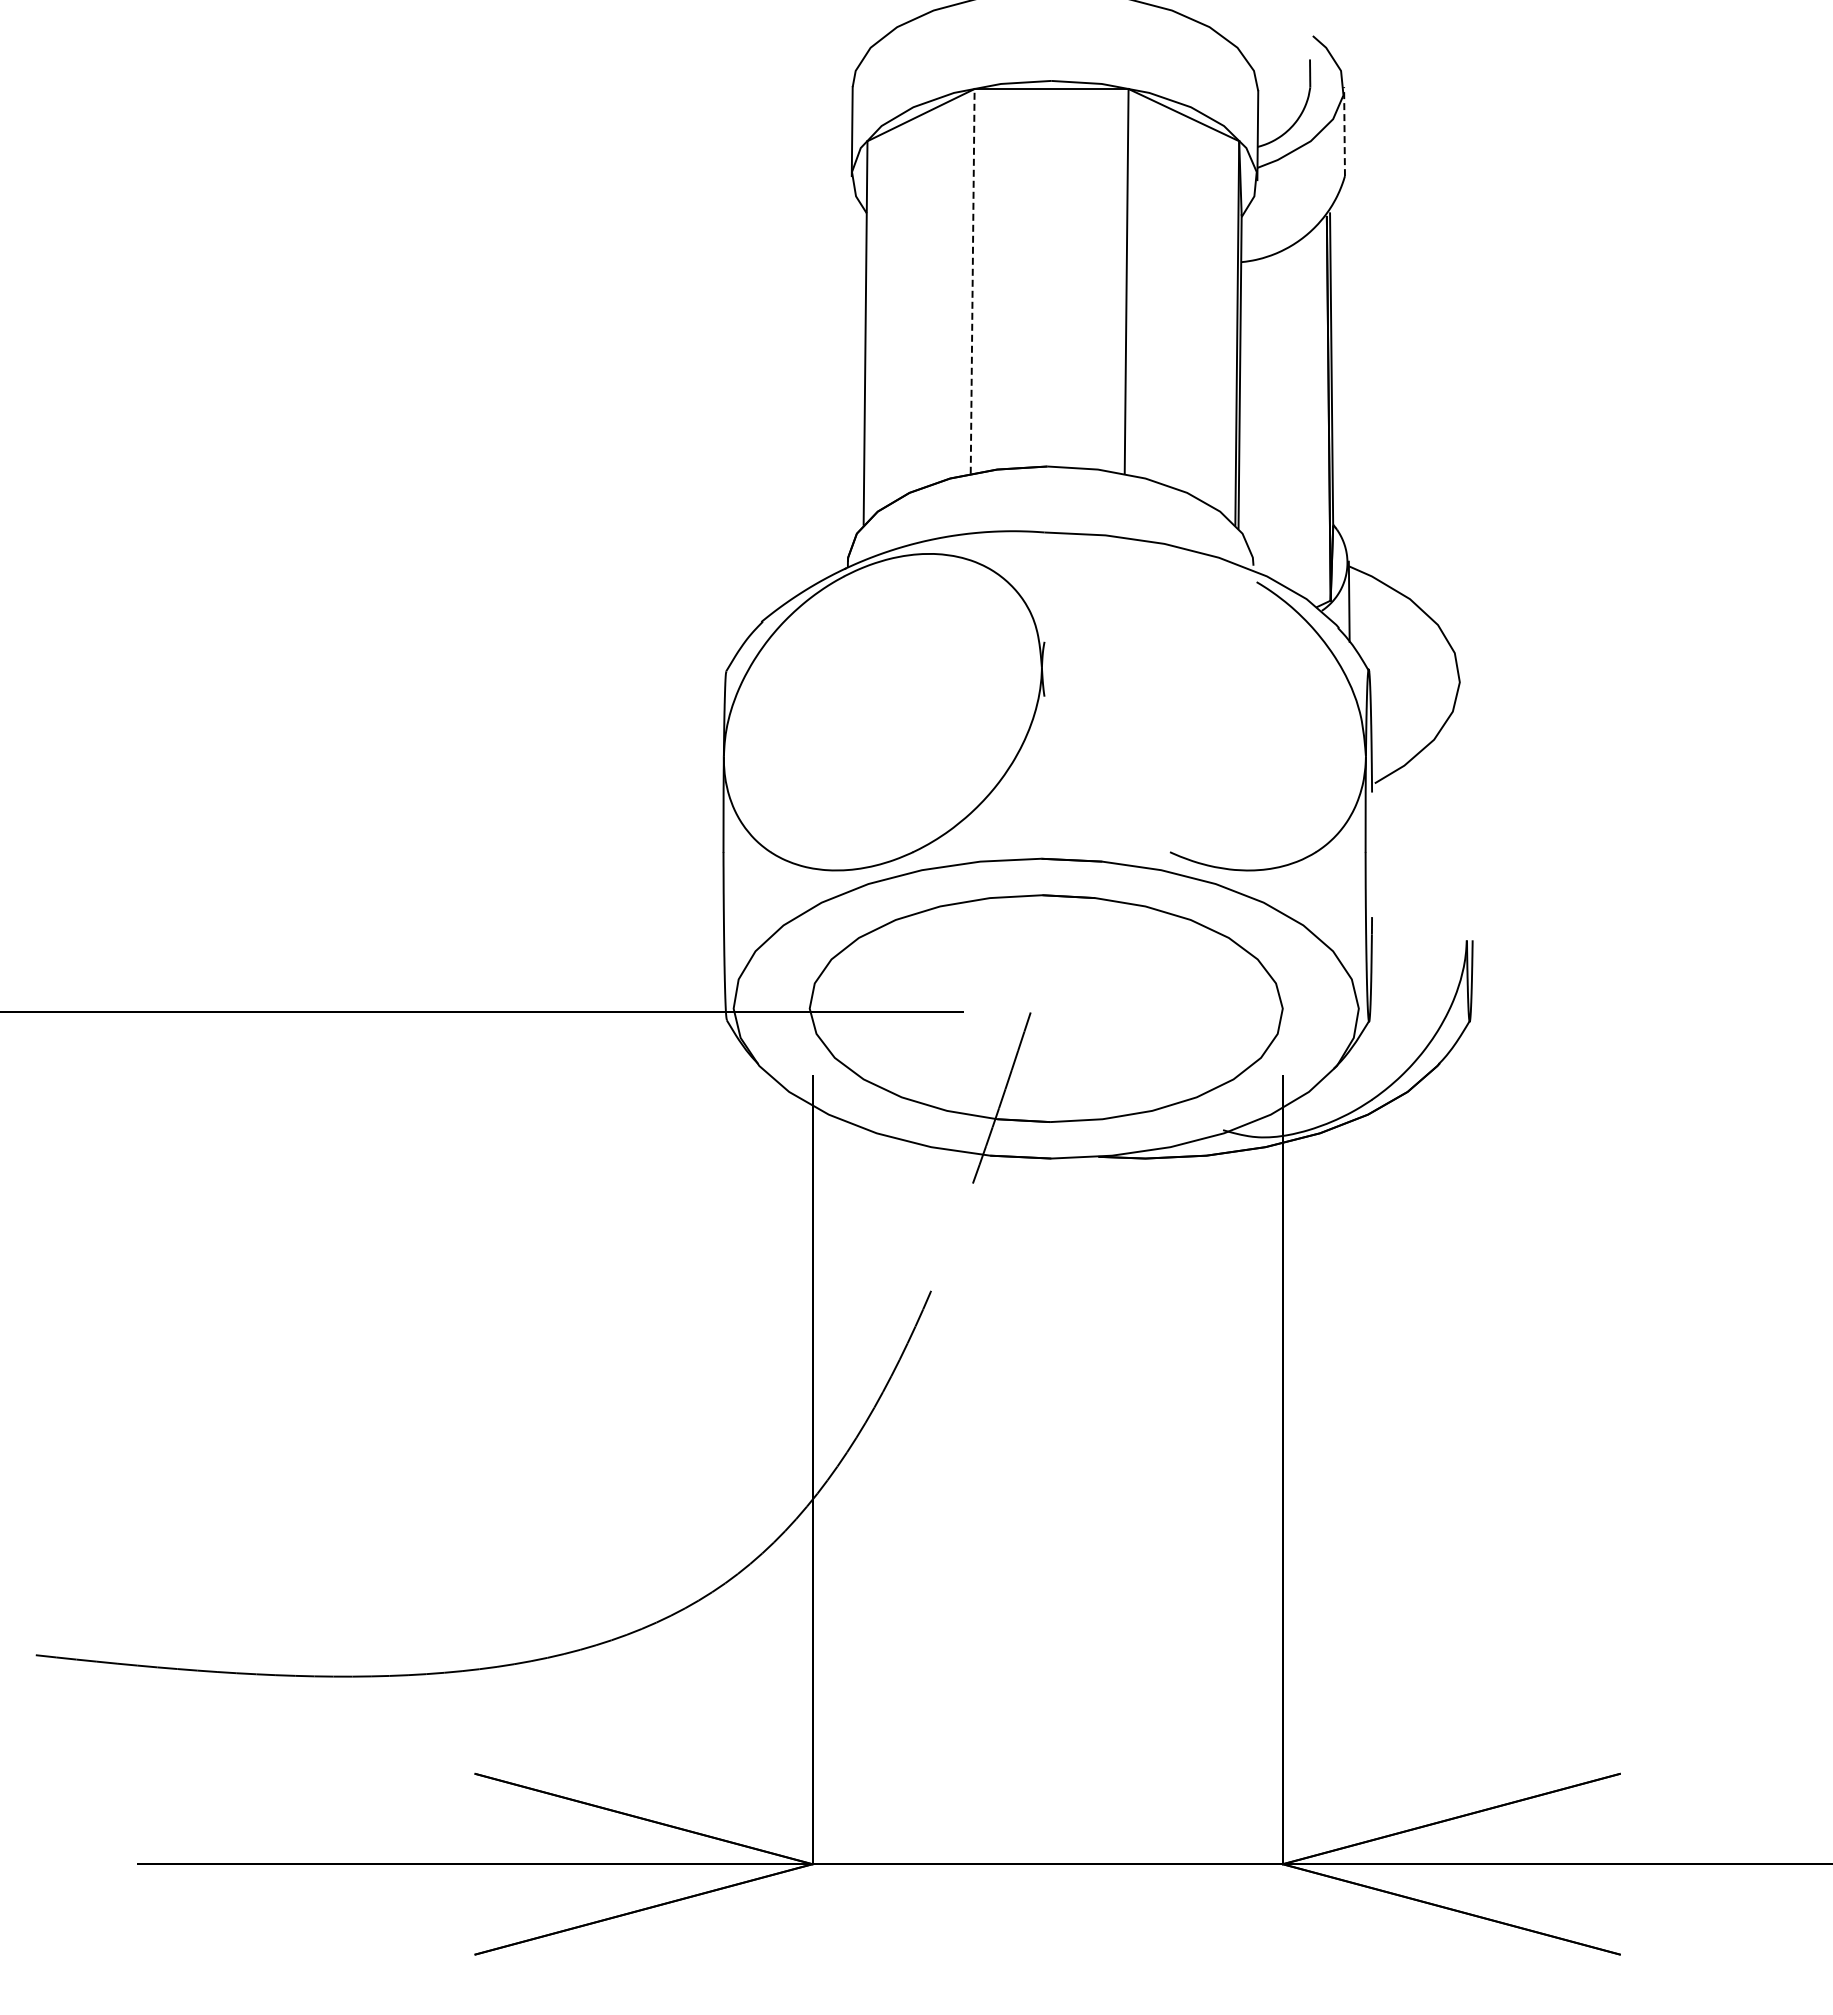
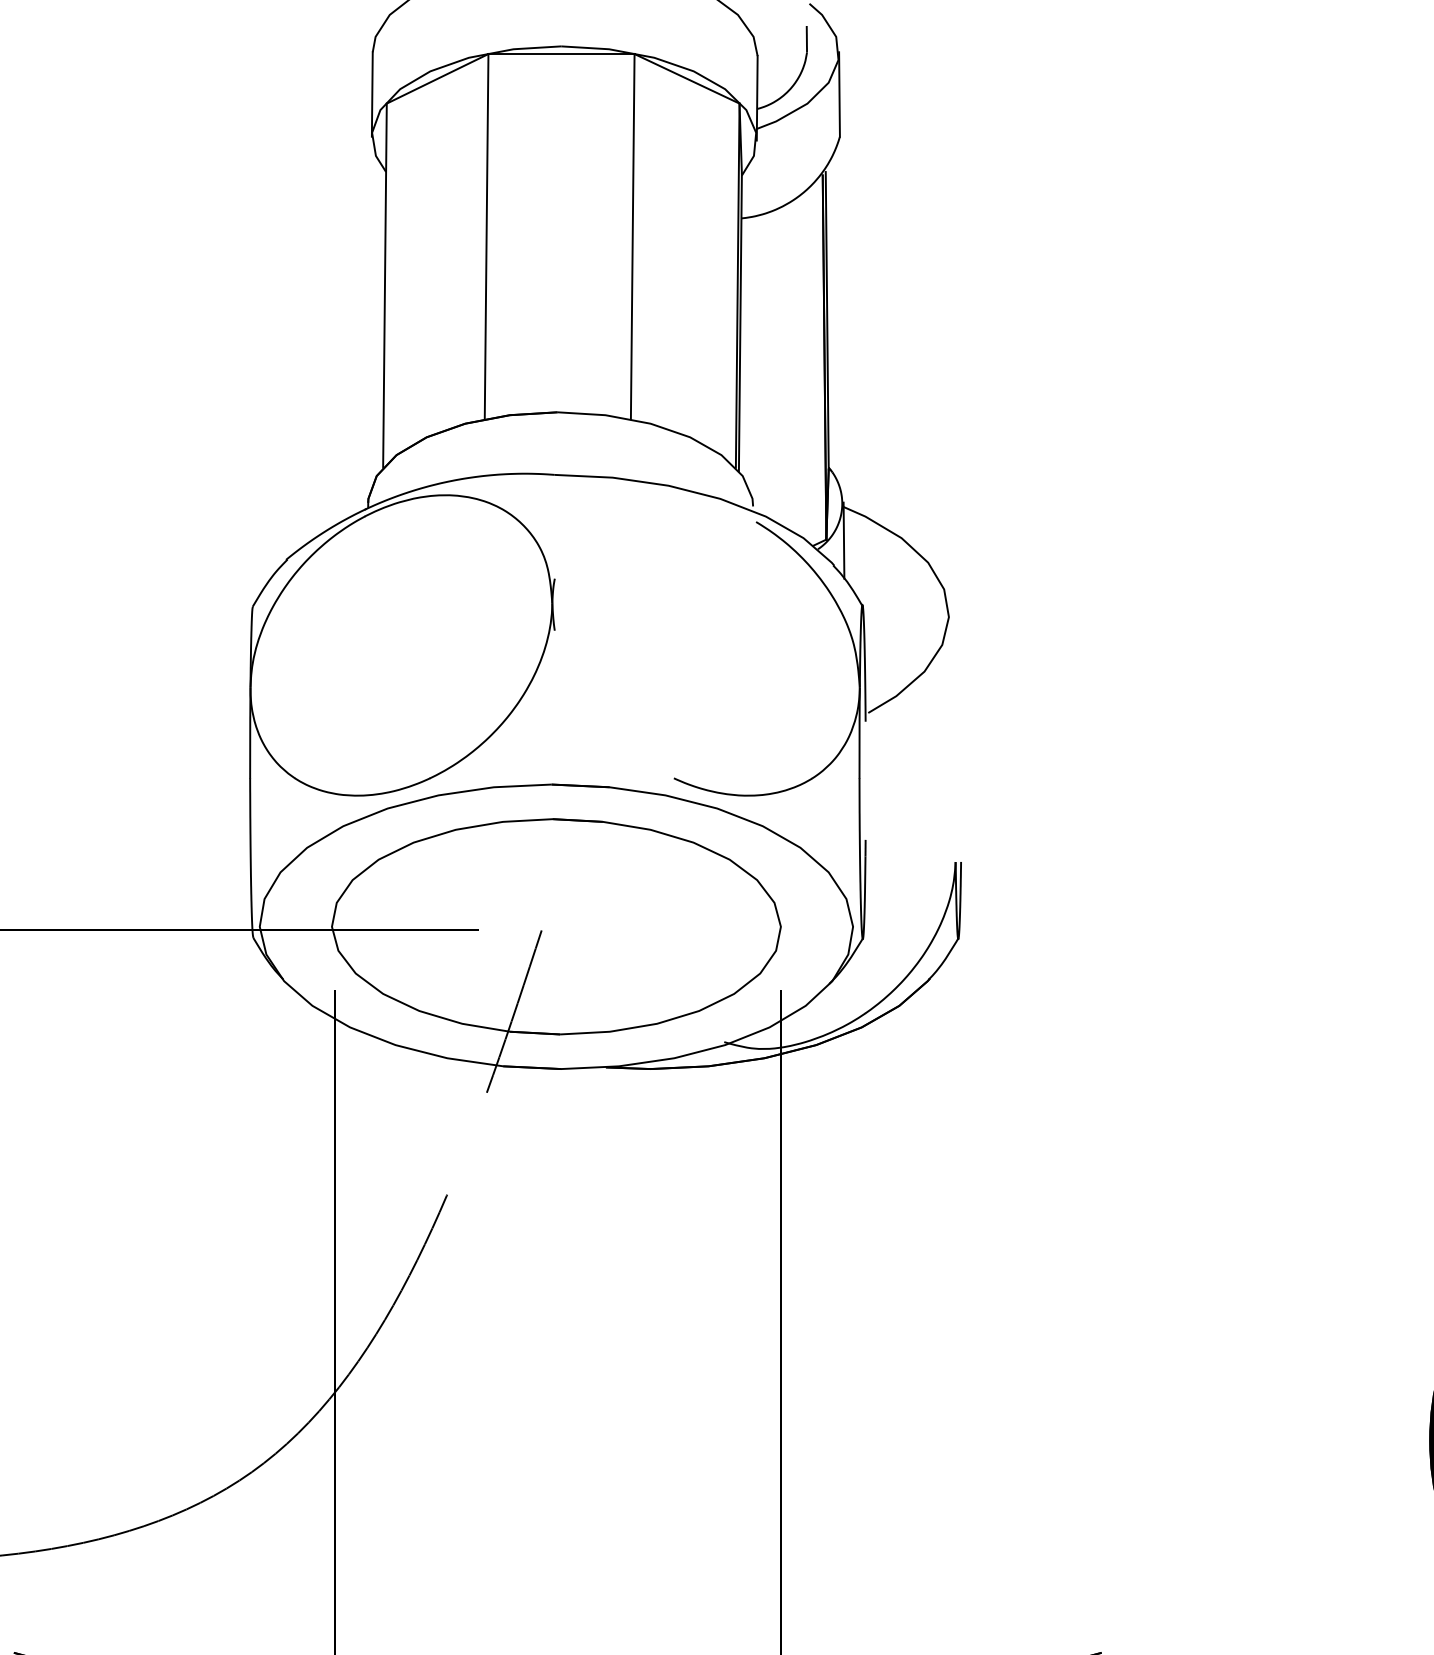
line: (1344, 131) -> (839, 94), dashed -> solid
line: (972, 280) -> (486, 235), dashed -> solid

